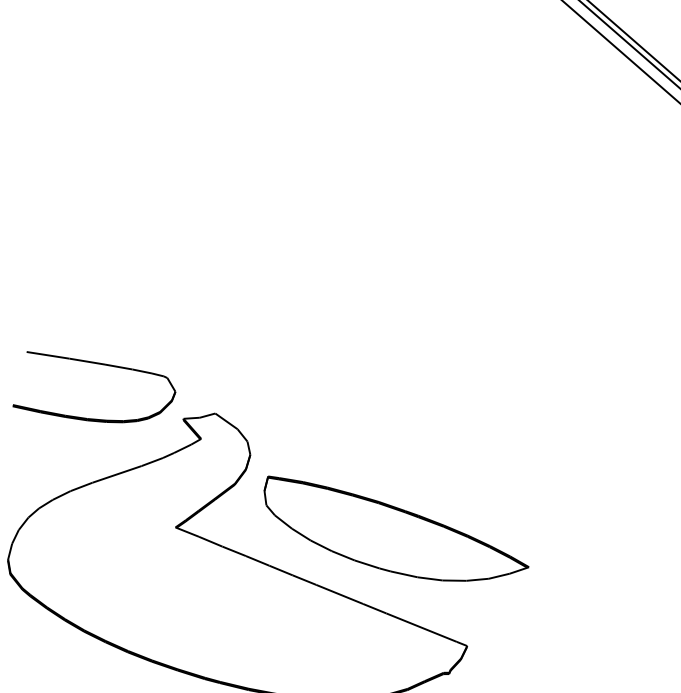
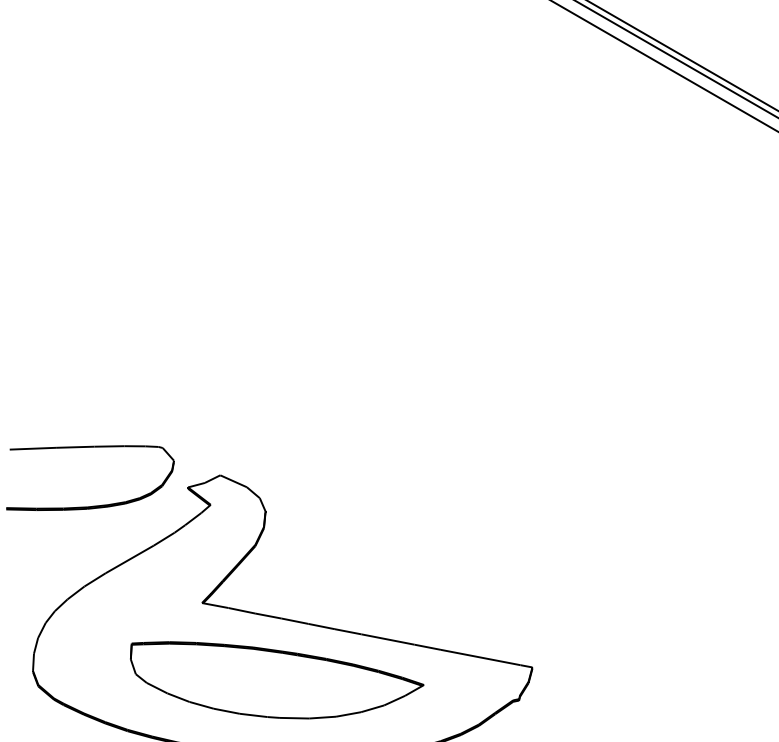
part: (395, 536) -> (277, 680), moved

